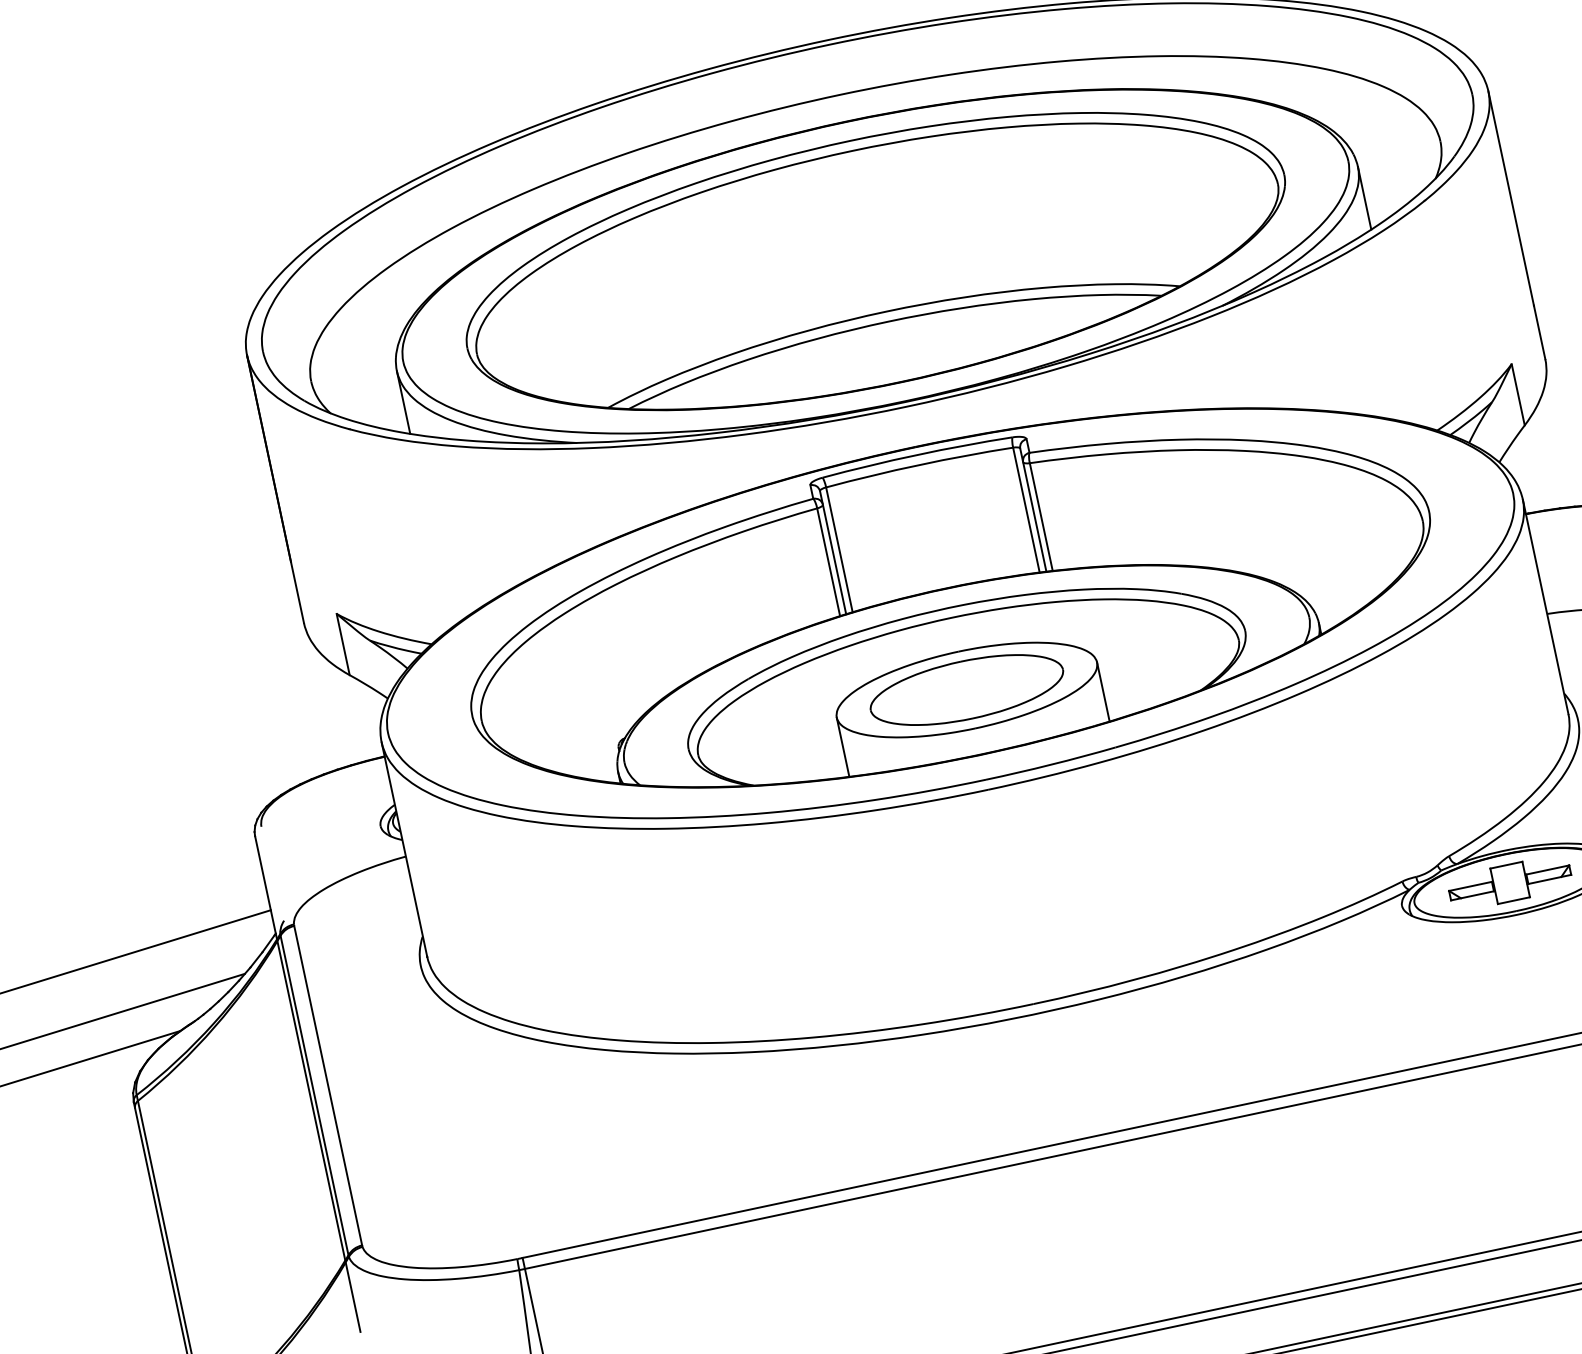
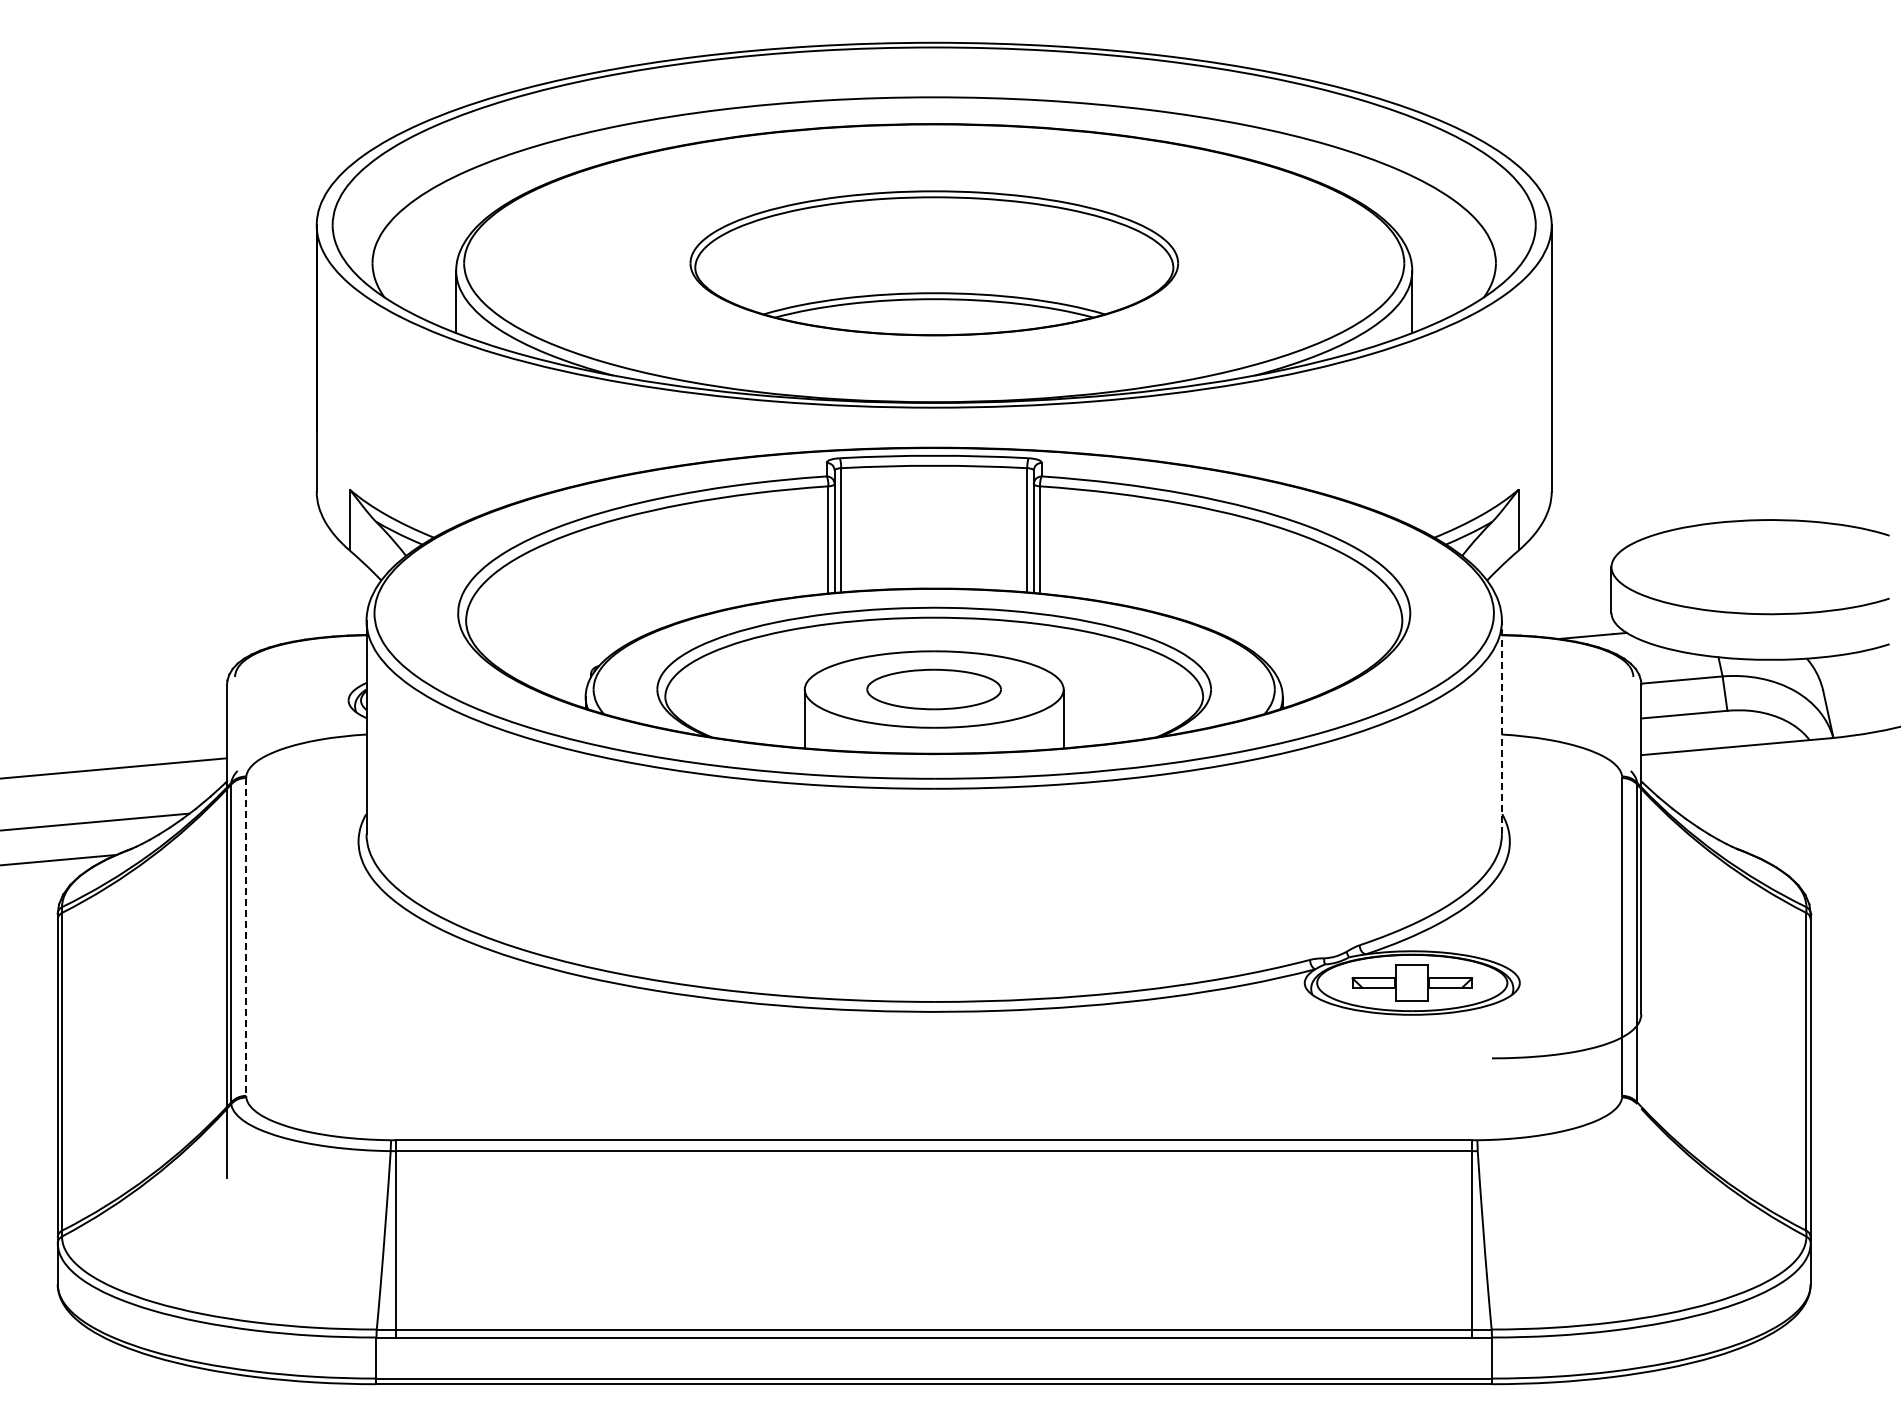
part: (876, 261) -> (934, 263), size x0.6
line: (1545, 606) -> (1501, 727), solid -> dashed
part: (966, 690) -> (933, 689), size x0.7
line: (328, 1085) -> (246, 936), solid -> dashed

